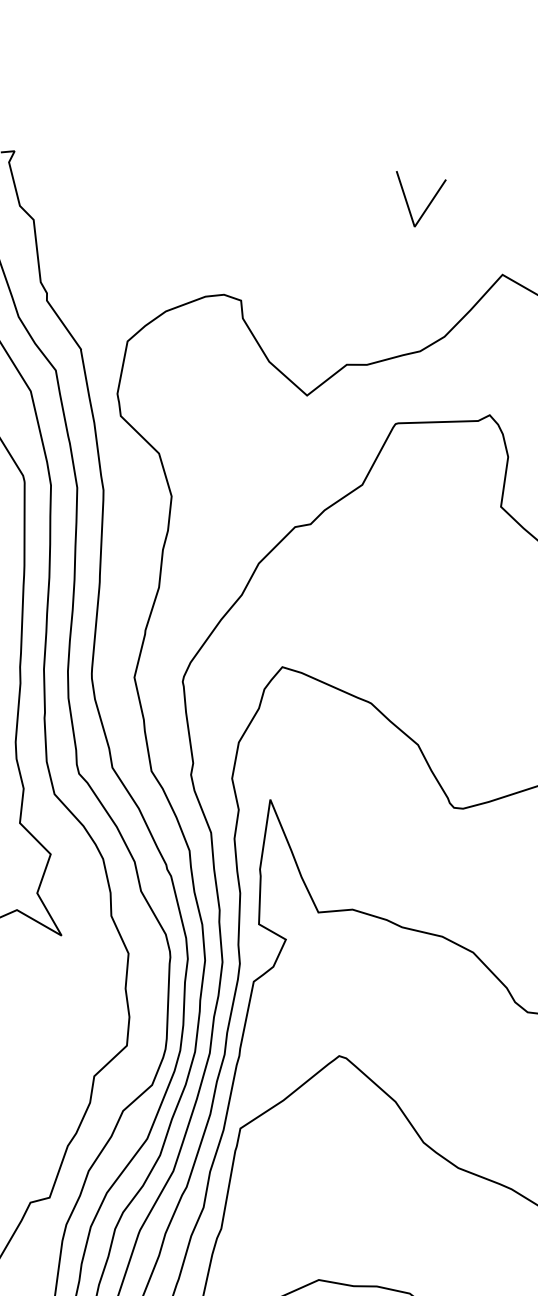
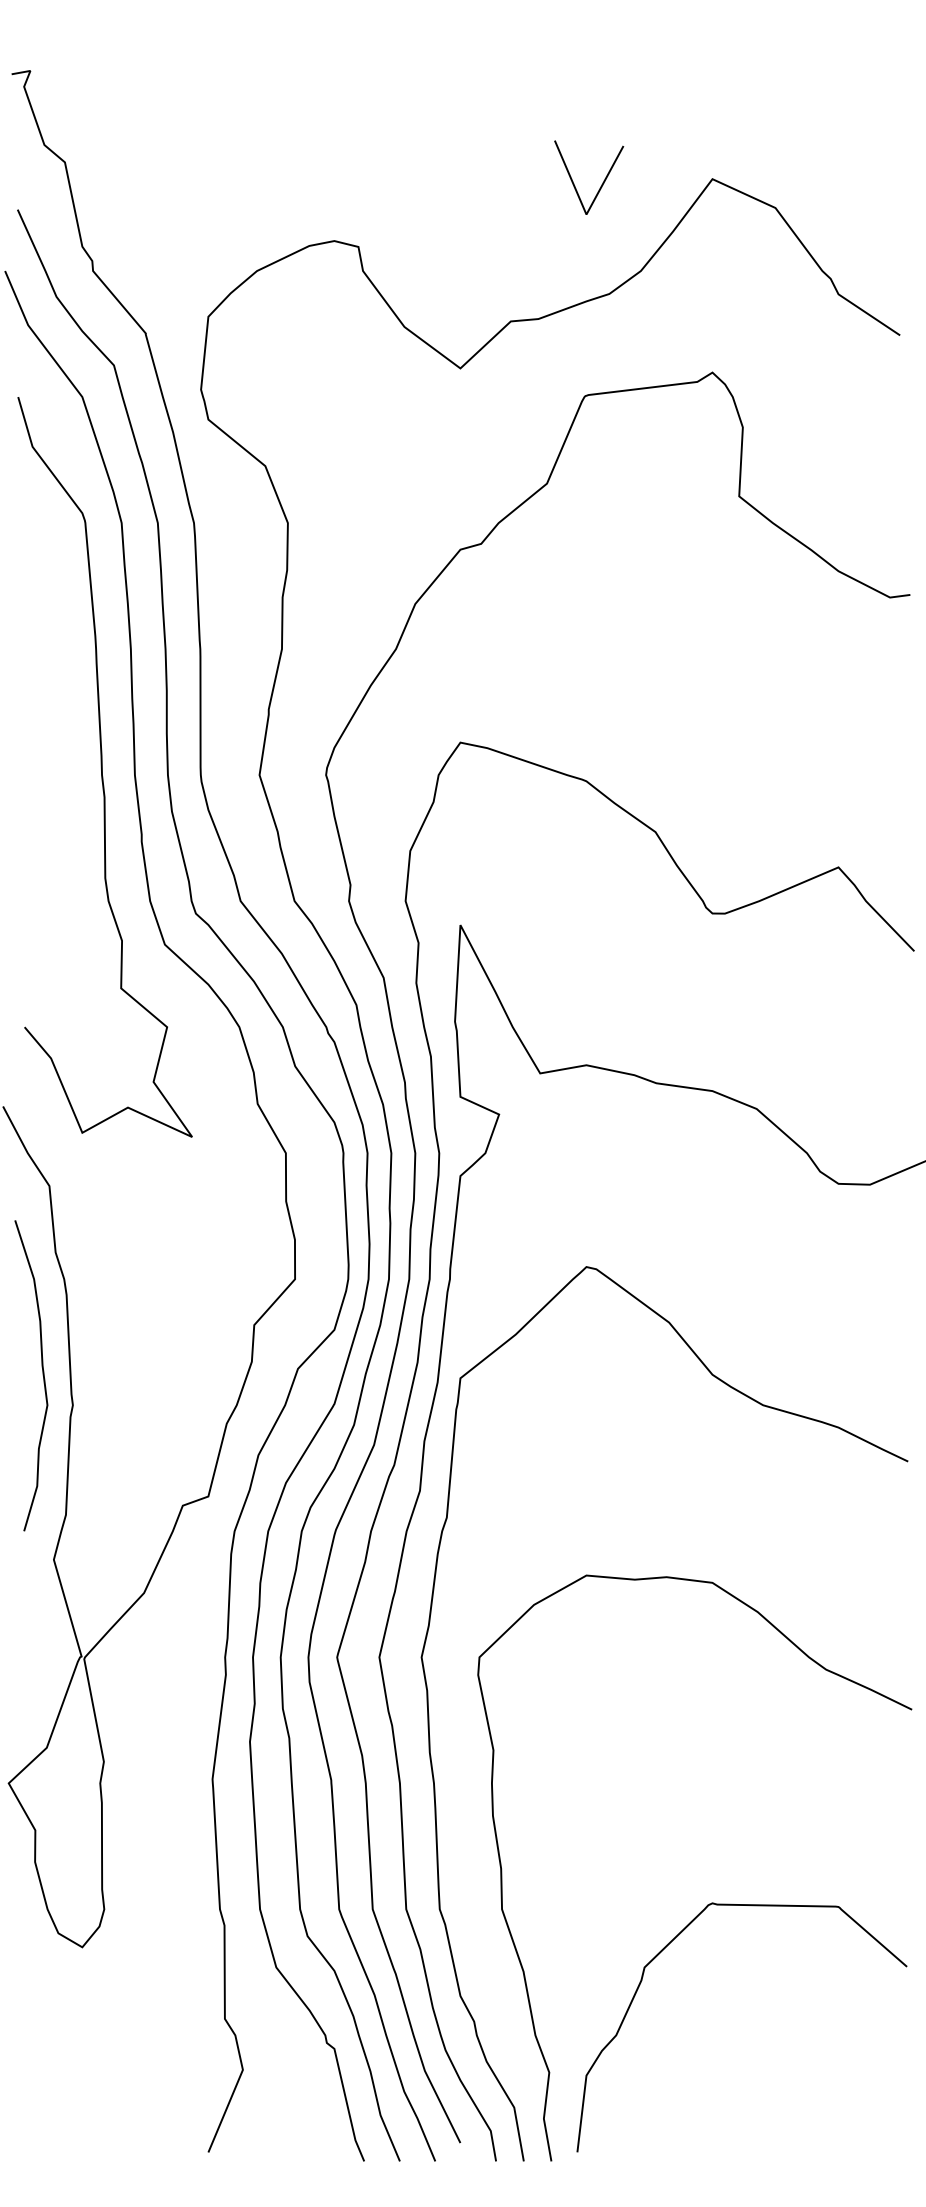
line: (427, 206) -> (601, 184), moved

